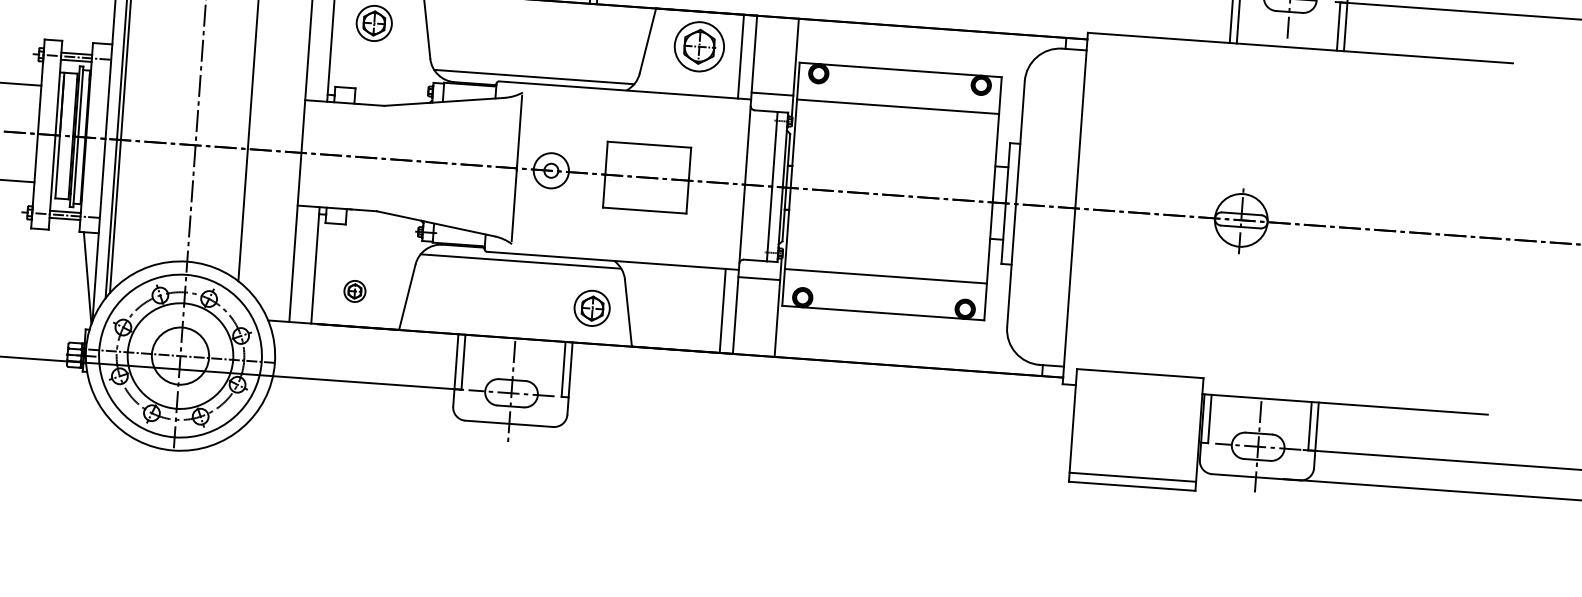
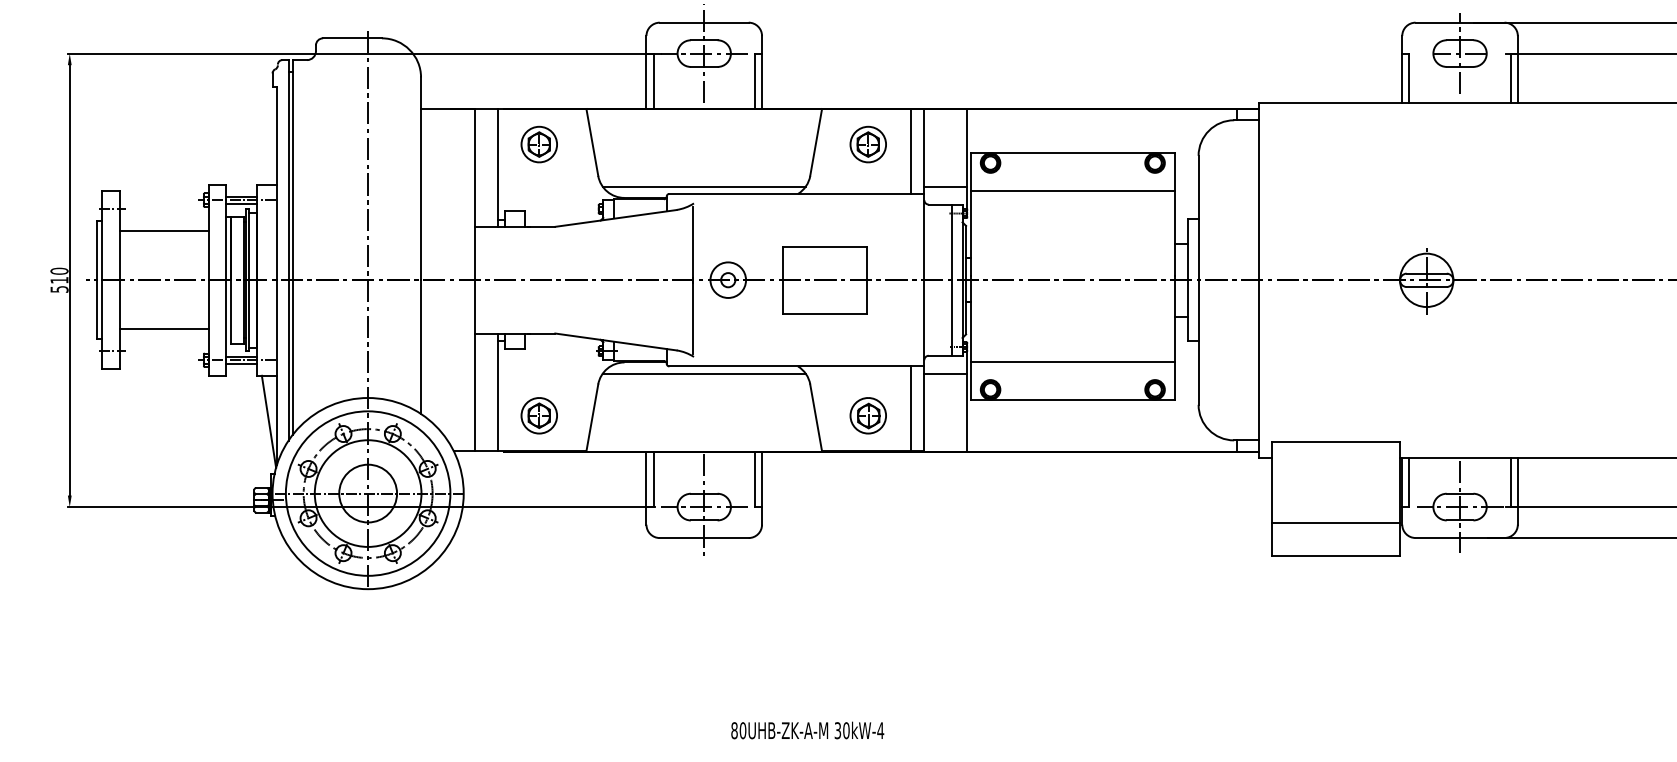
part: (698, 46) -> (867, 144), size x0.71
part: (354, 291) -> (538, 415), size x1.67
part: (591, 308) -> (867, 415), moved
line: (1133, 476) -> (1336, 522), moved

